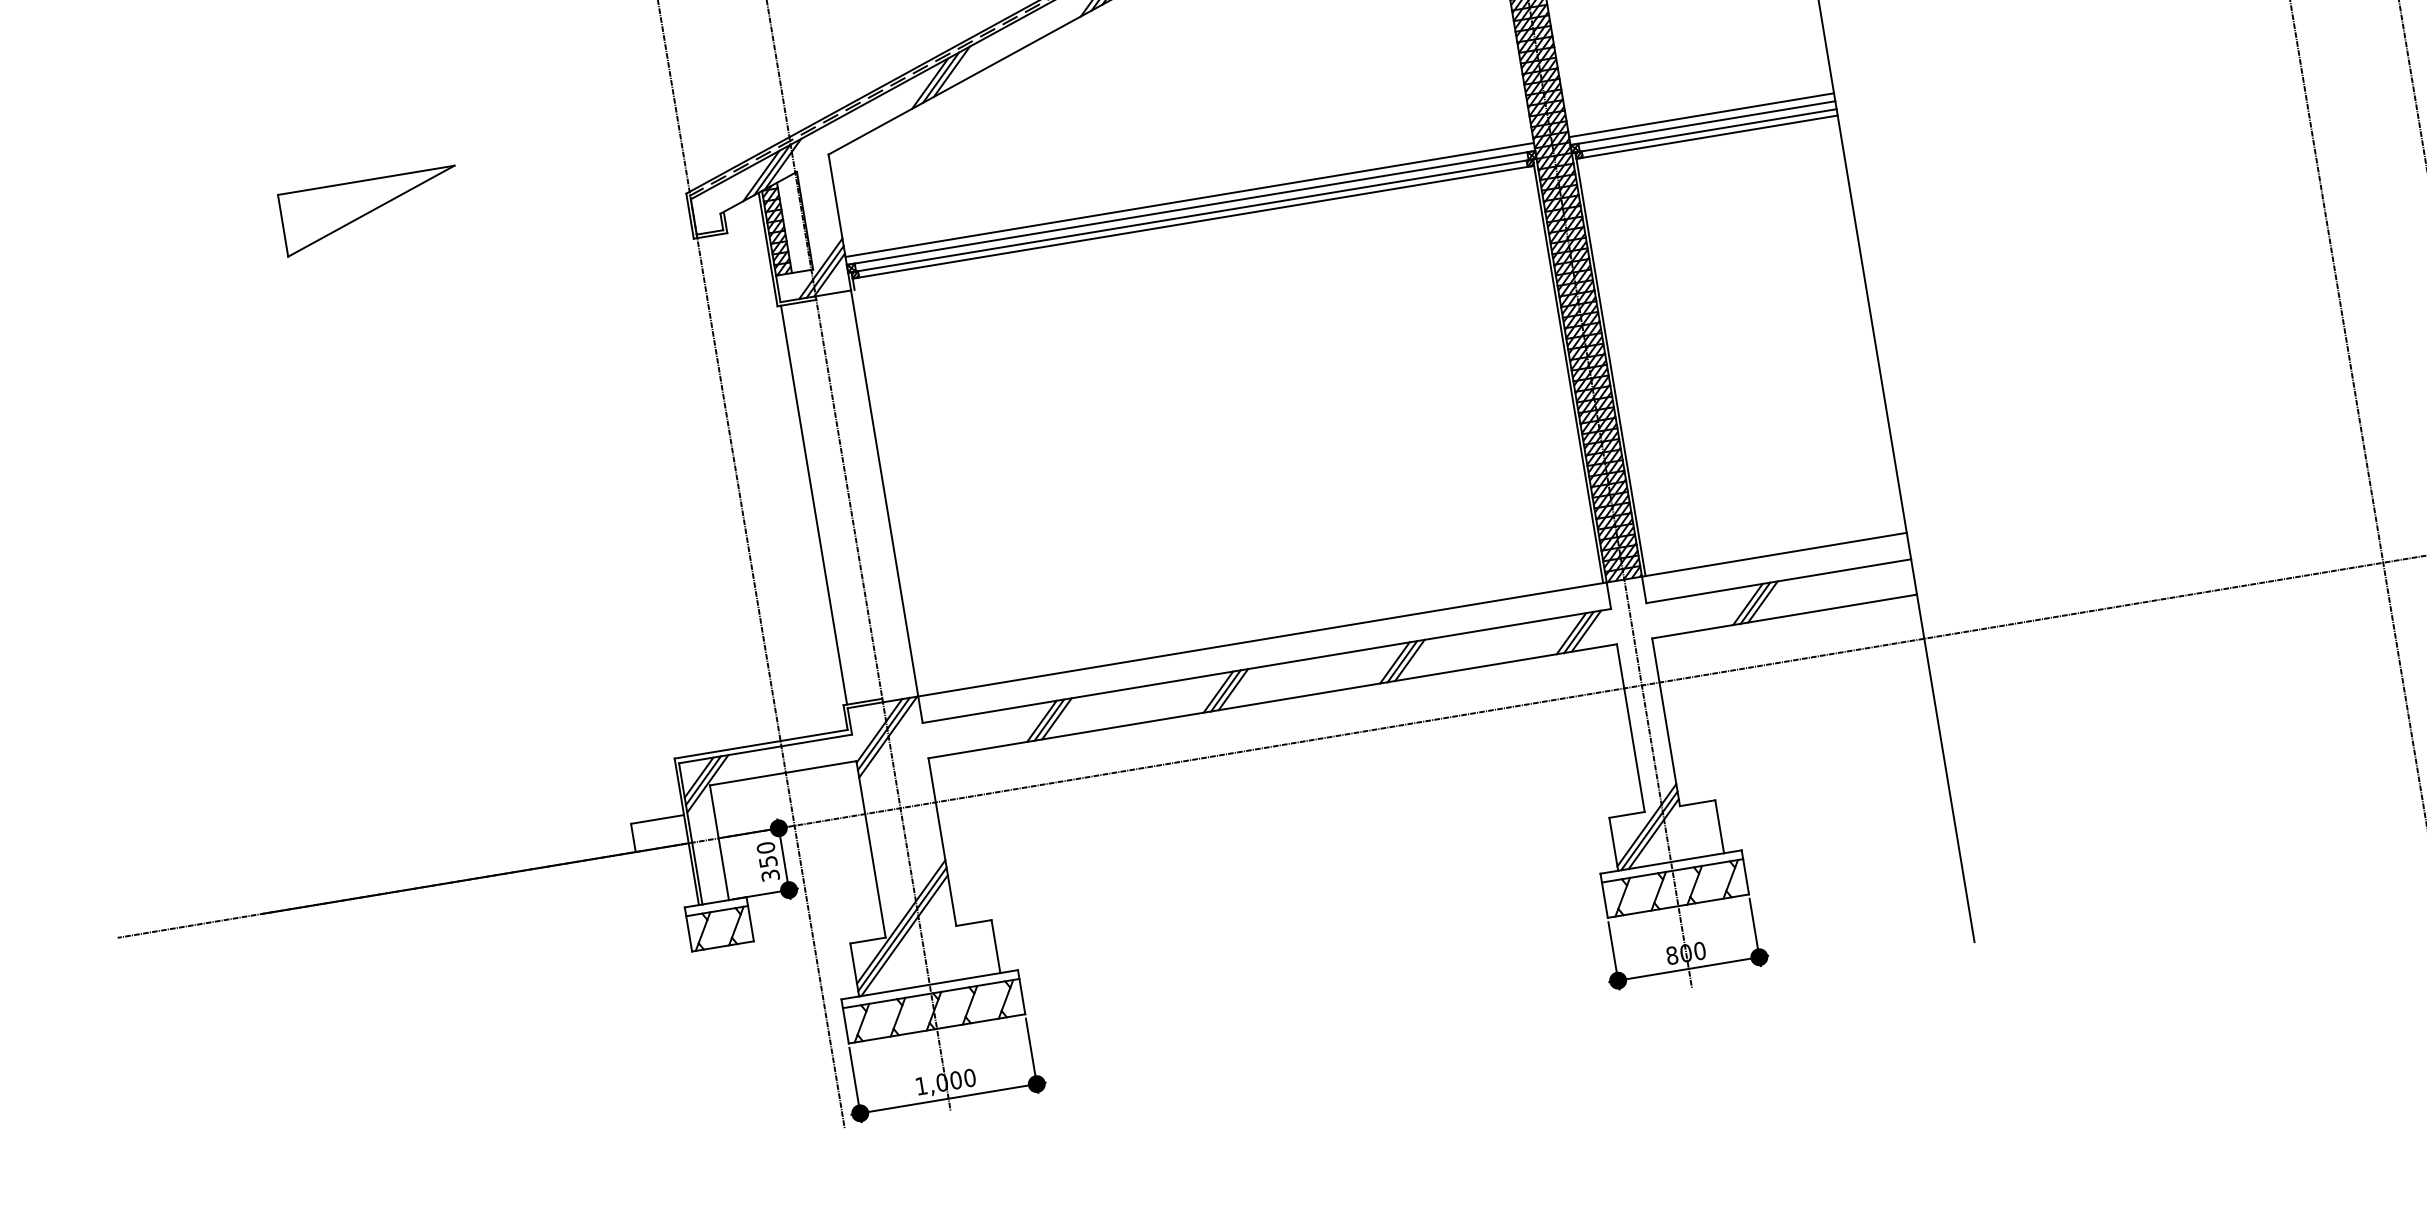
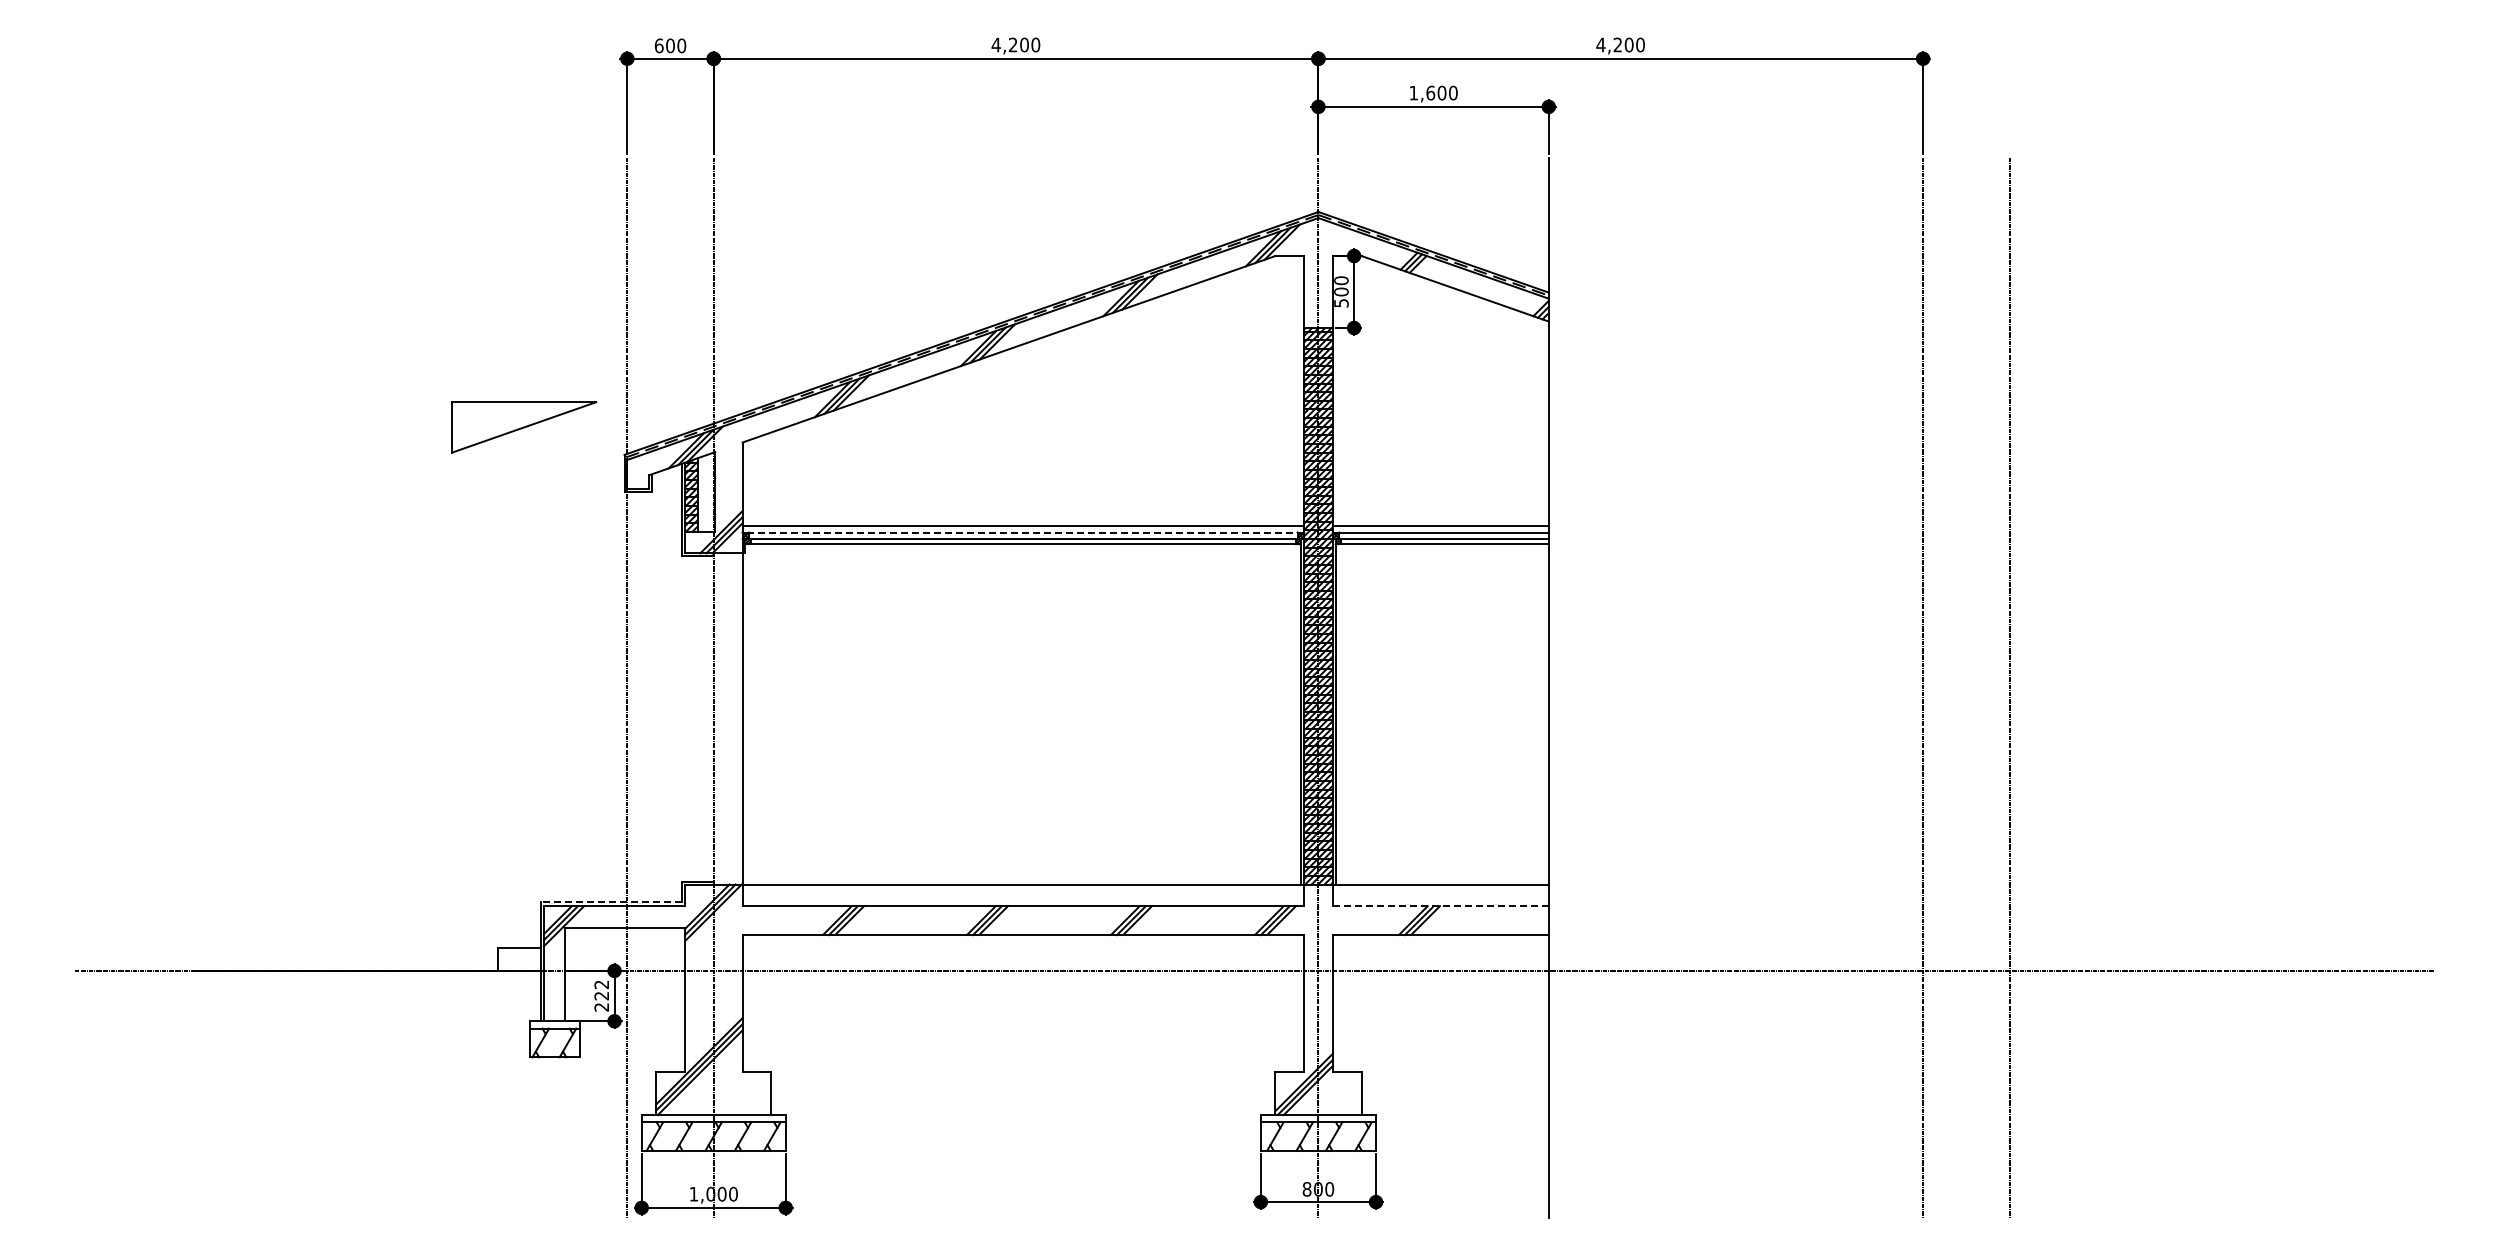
line: (1191, 207) -> (1023, 532), solid -> dashed
part: (371, 211) -> (524, 427), moved
line: (813, 504) -> (684, 718), removed
line: (1778, 581) -> (1440, 906), solid -> dashed
line: (761, 743) -> (611, 901), solid -> dashed
text: (767, 861) -> (601, 995), 350 -> 222

